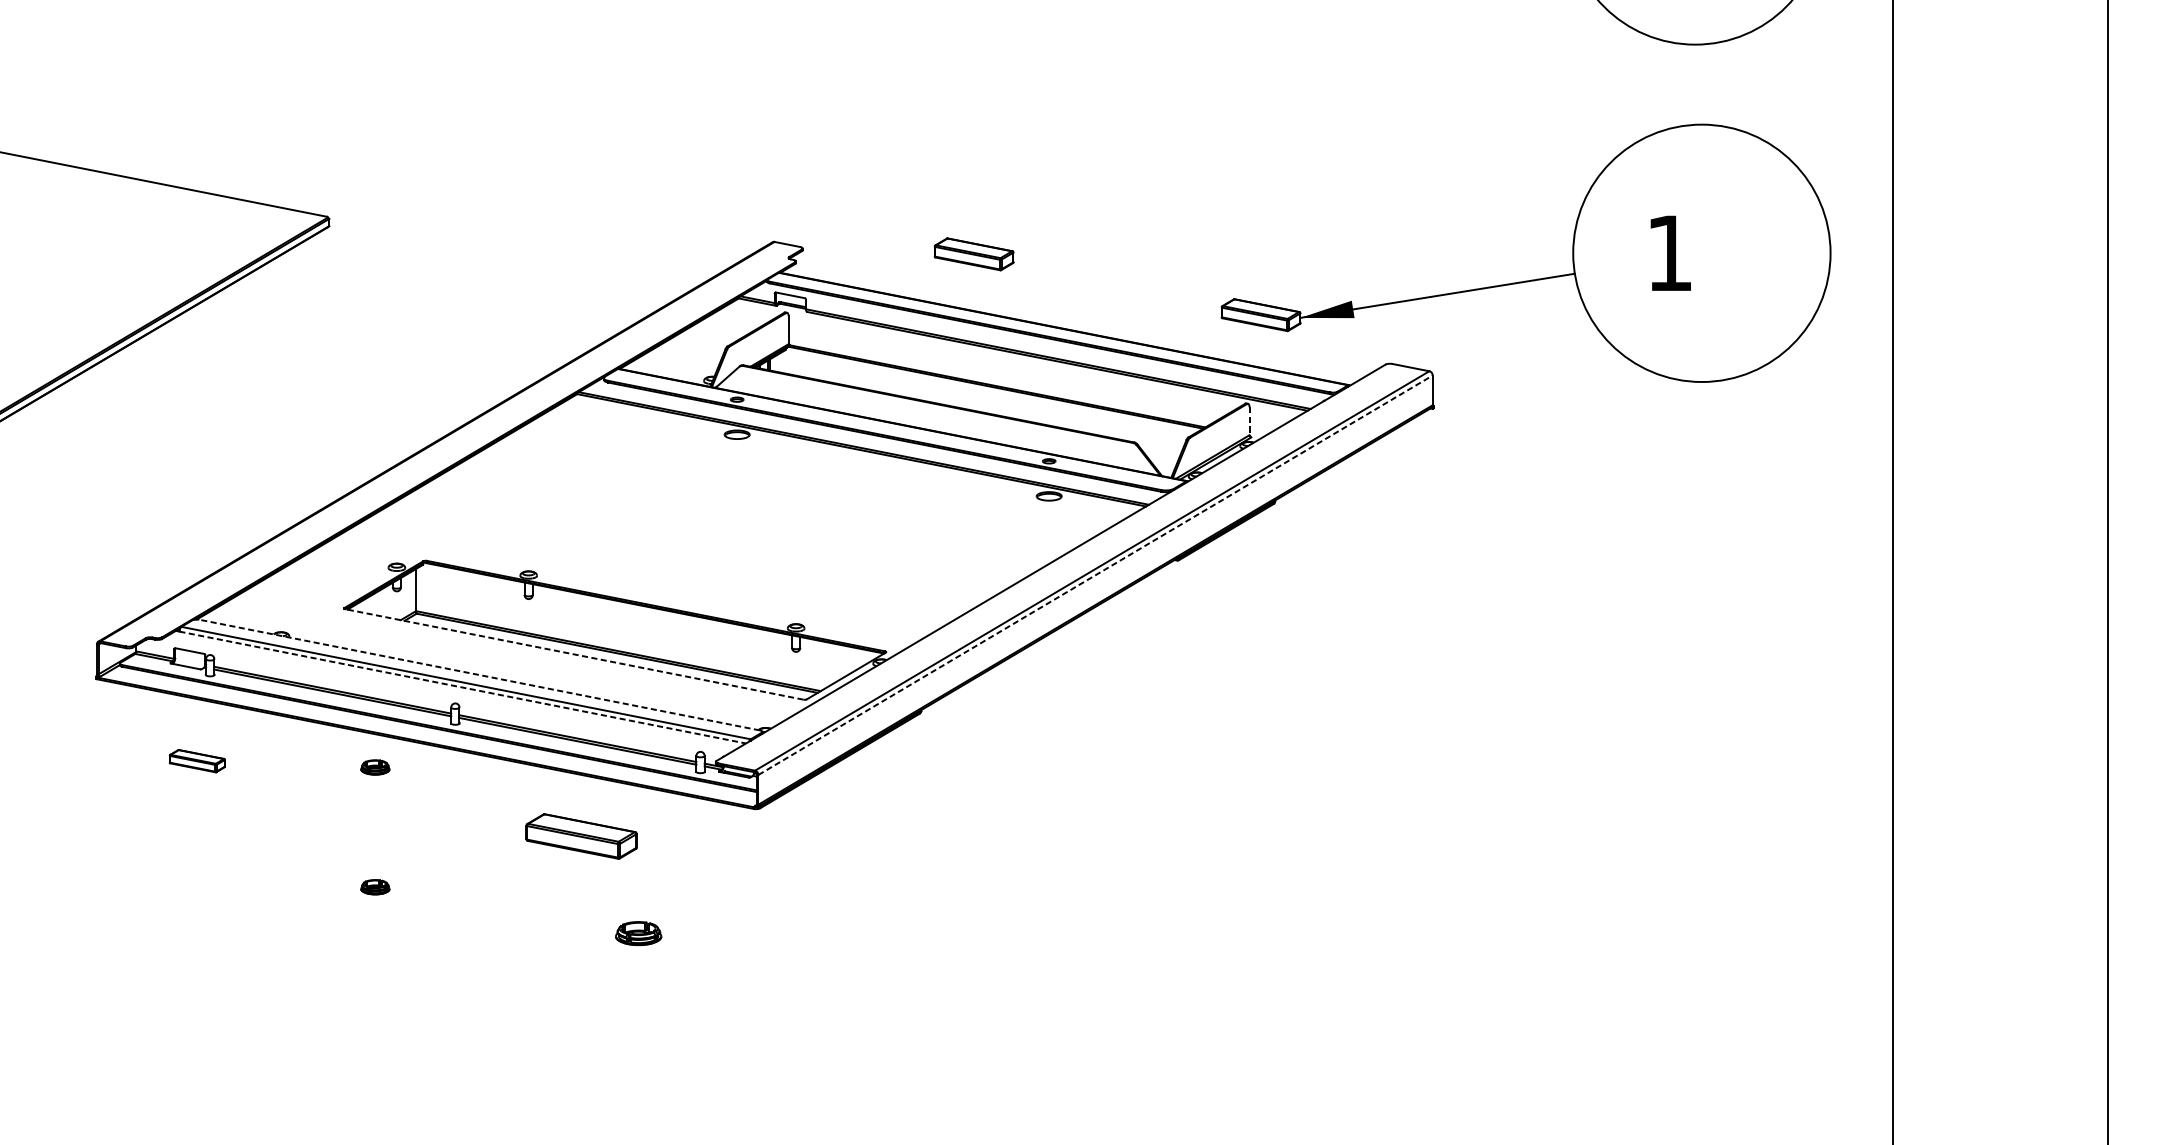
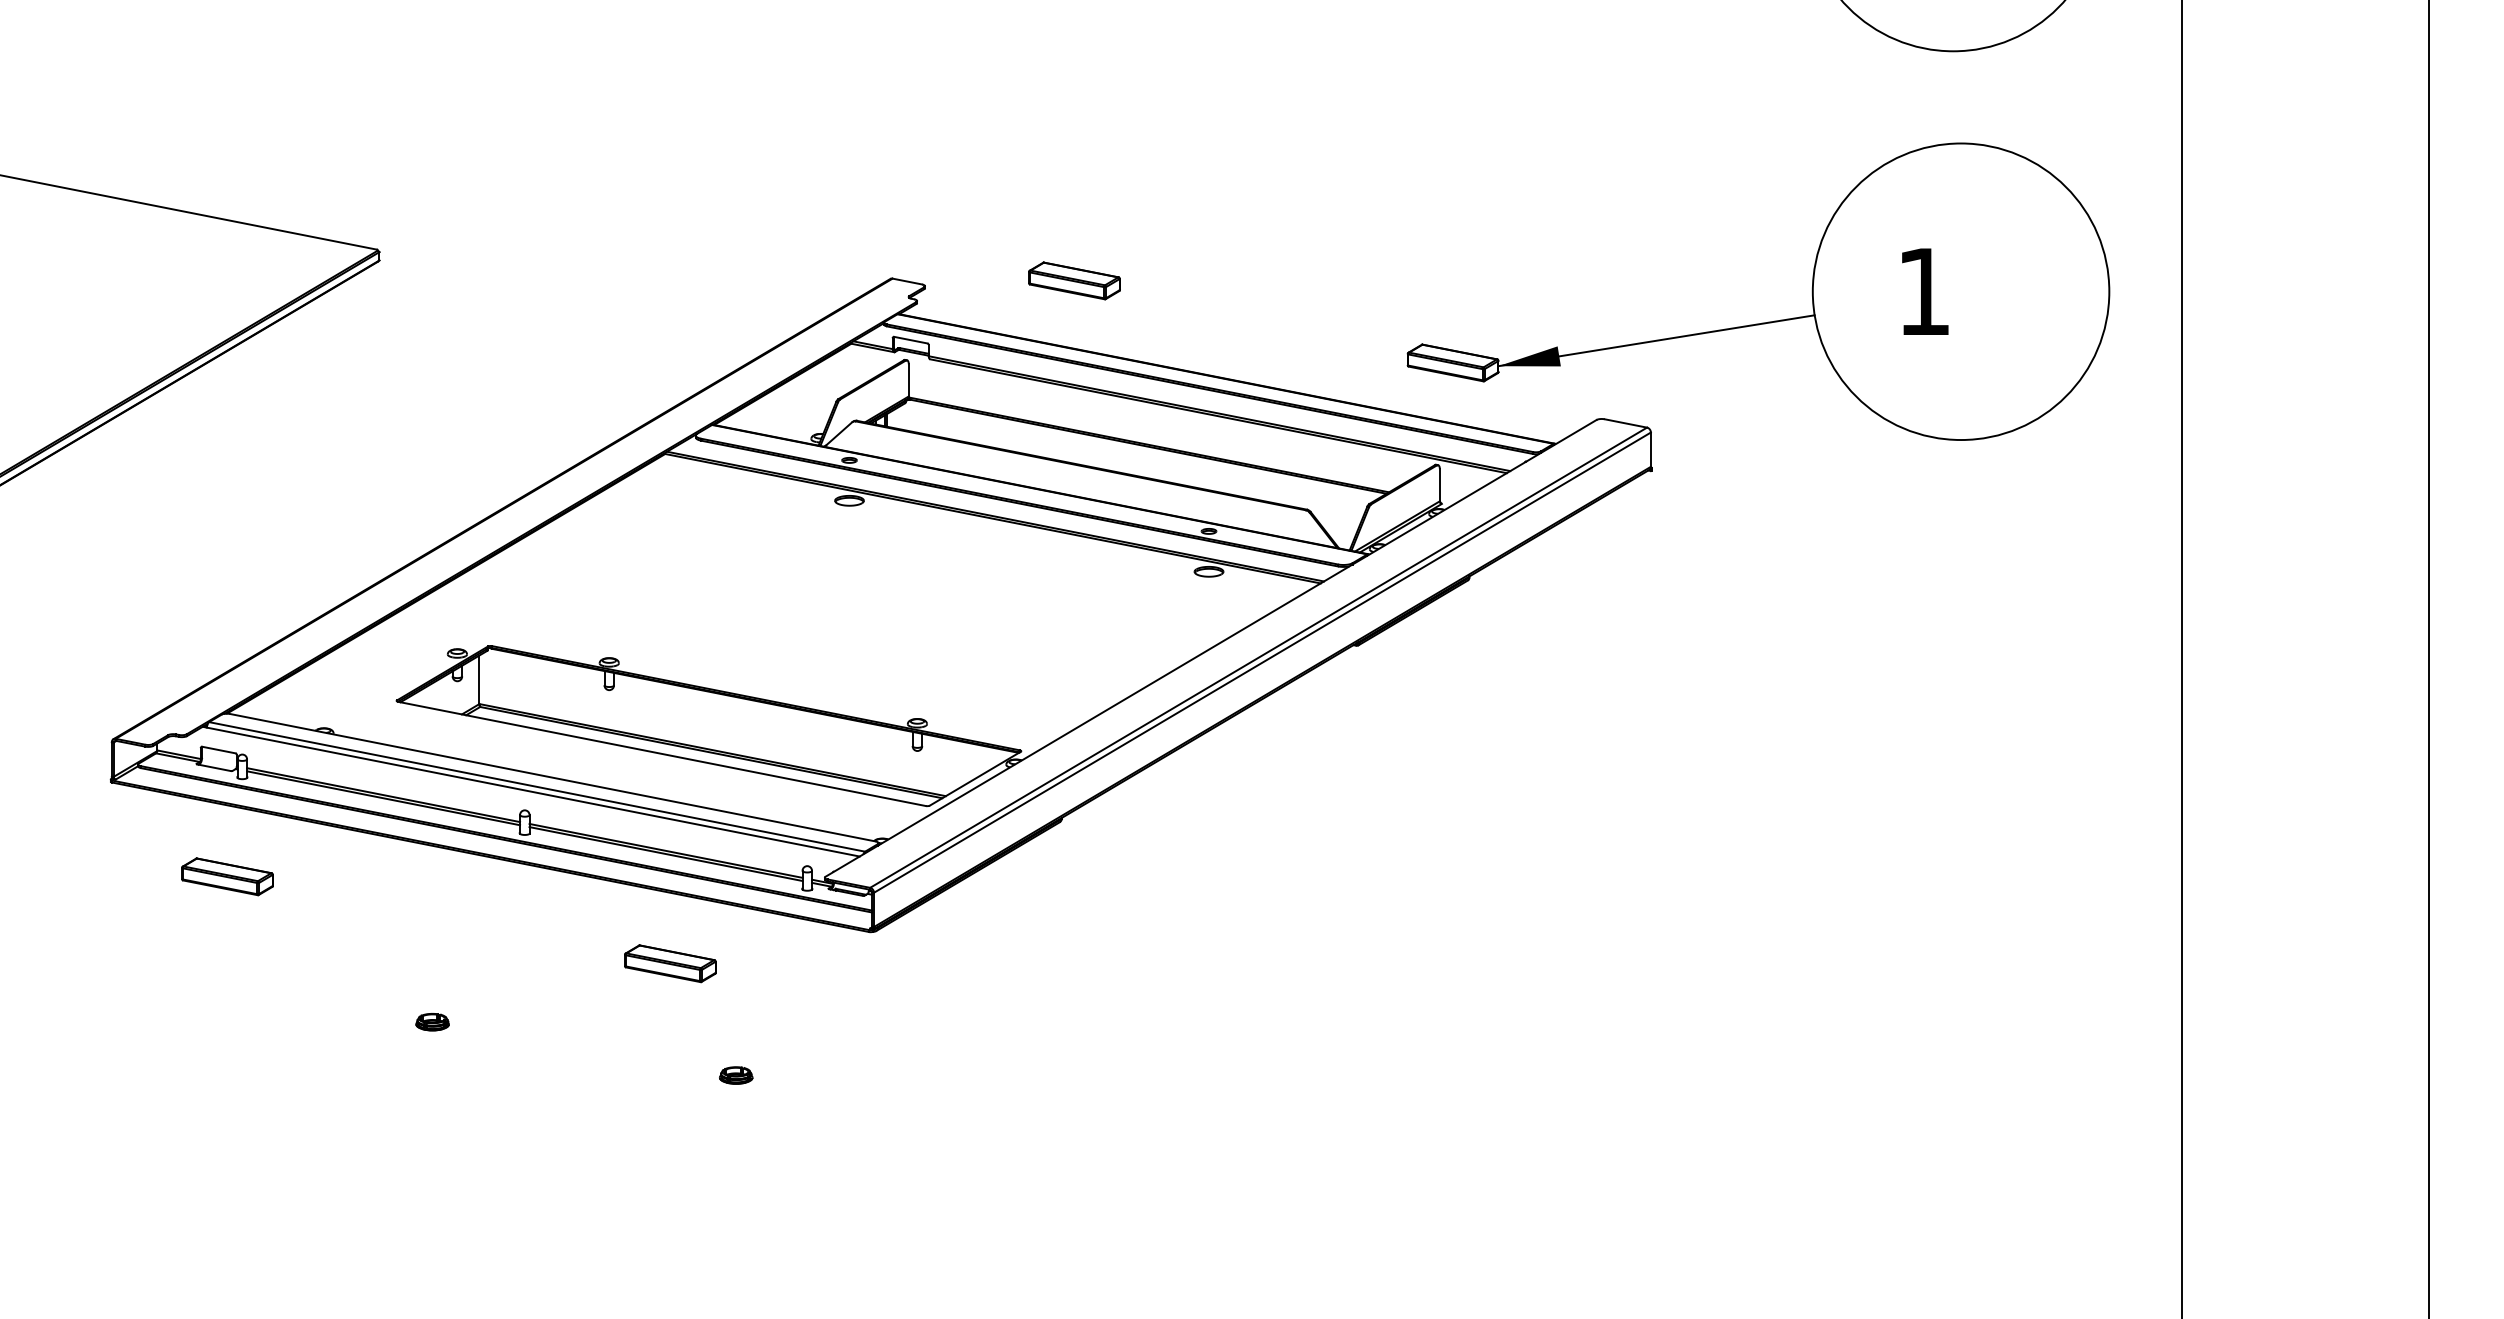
part: (974, 253) -> (1074, 280), moved
line: (1249, 421) -> (1439, 485), dashed -> solid
line: (1095, 575) -> (1262, 662), dashed -> solid
line: (574, 654) -> (661, 753), dashed -> solid
line: (479, 674) -> (552, 777), dashed -> solid
line: (462, 687) -> (533, 792), dashed -> solid
part: (197, 760) -> (227, 876), size x1.43
part: (375, 767) -> (432, 884), removed
part: (581, 836) -> (670, 963), size x0.71
part: (639, 933) -> (736, 1075), size x0.62

